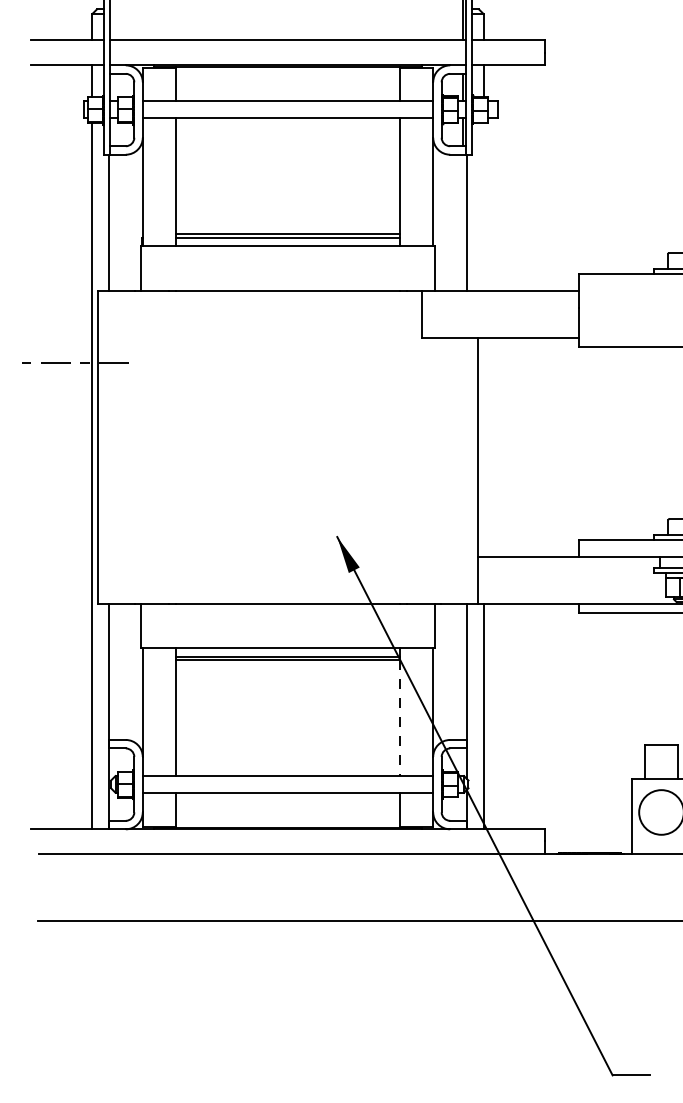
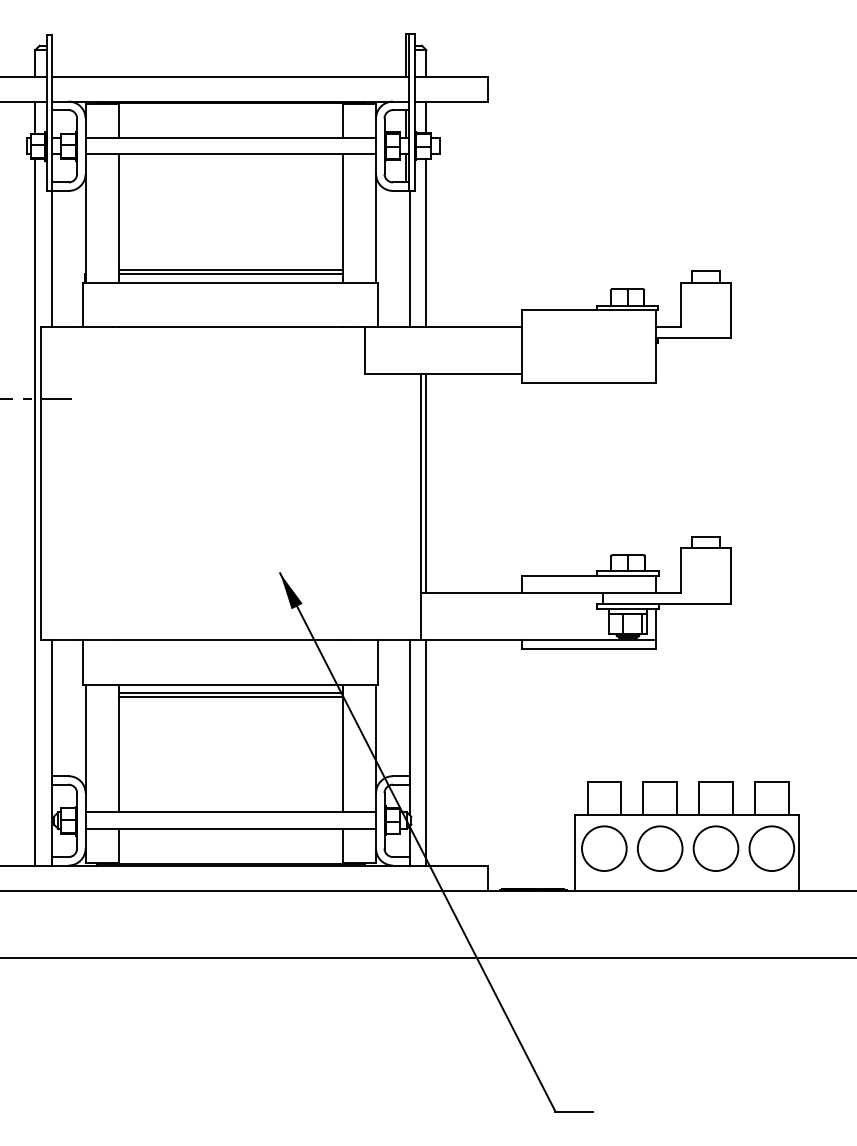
line: (483, 206) -> (426, 242), added
line: (483, 447) -> (426, 483), added
line: (399, 718) -> (342, 754), dashed -> solid

